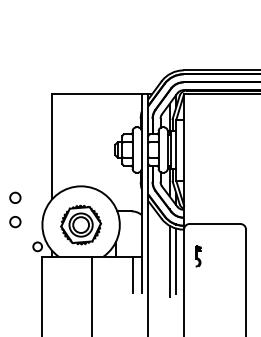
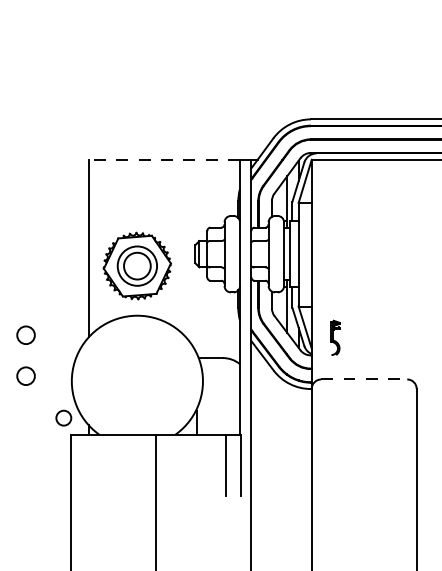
line: (97, 94) -> (165, 160), solid -> dashed
part: (81, 224) -> (138, 265), moved
line: (215, 224) -> (364, 380), solid -> dashed
part: (198, 256) -> (336, 337), moved
line: (169, 260) -> (287, 441), removed
line: (176, 260) -> (298, 441), removed

